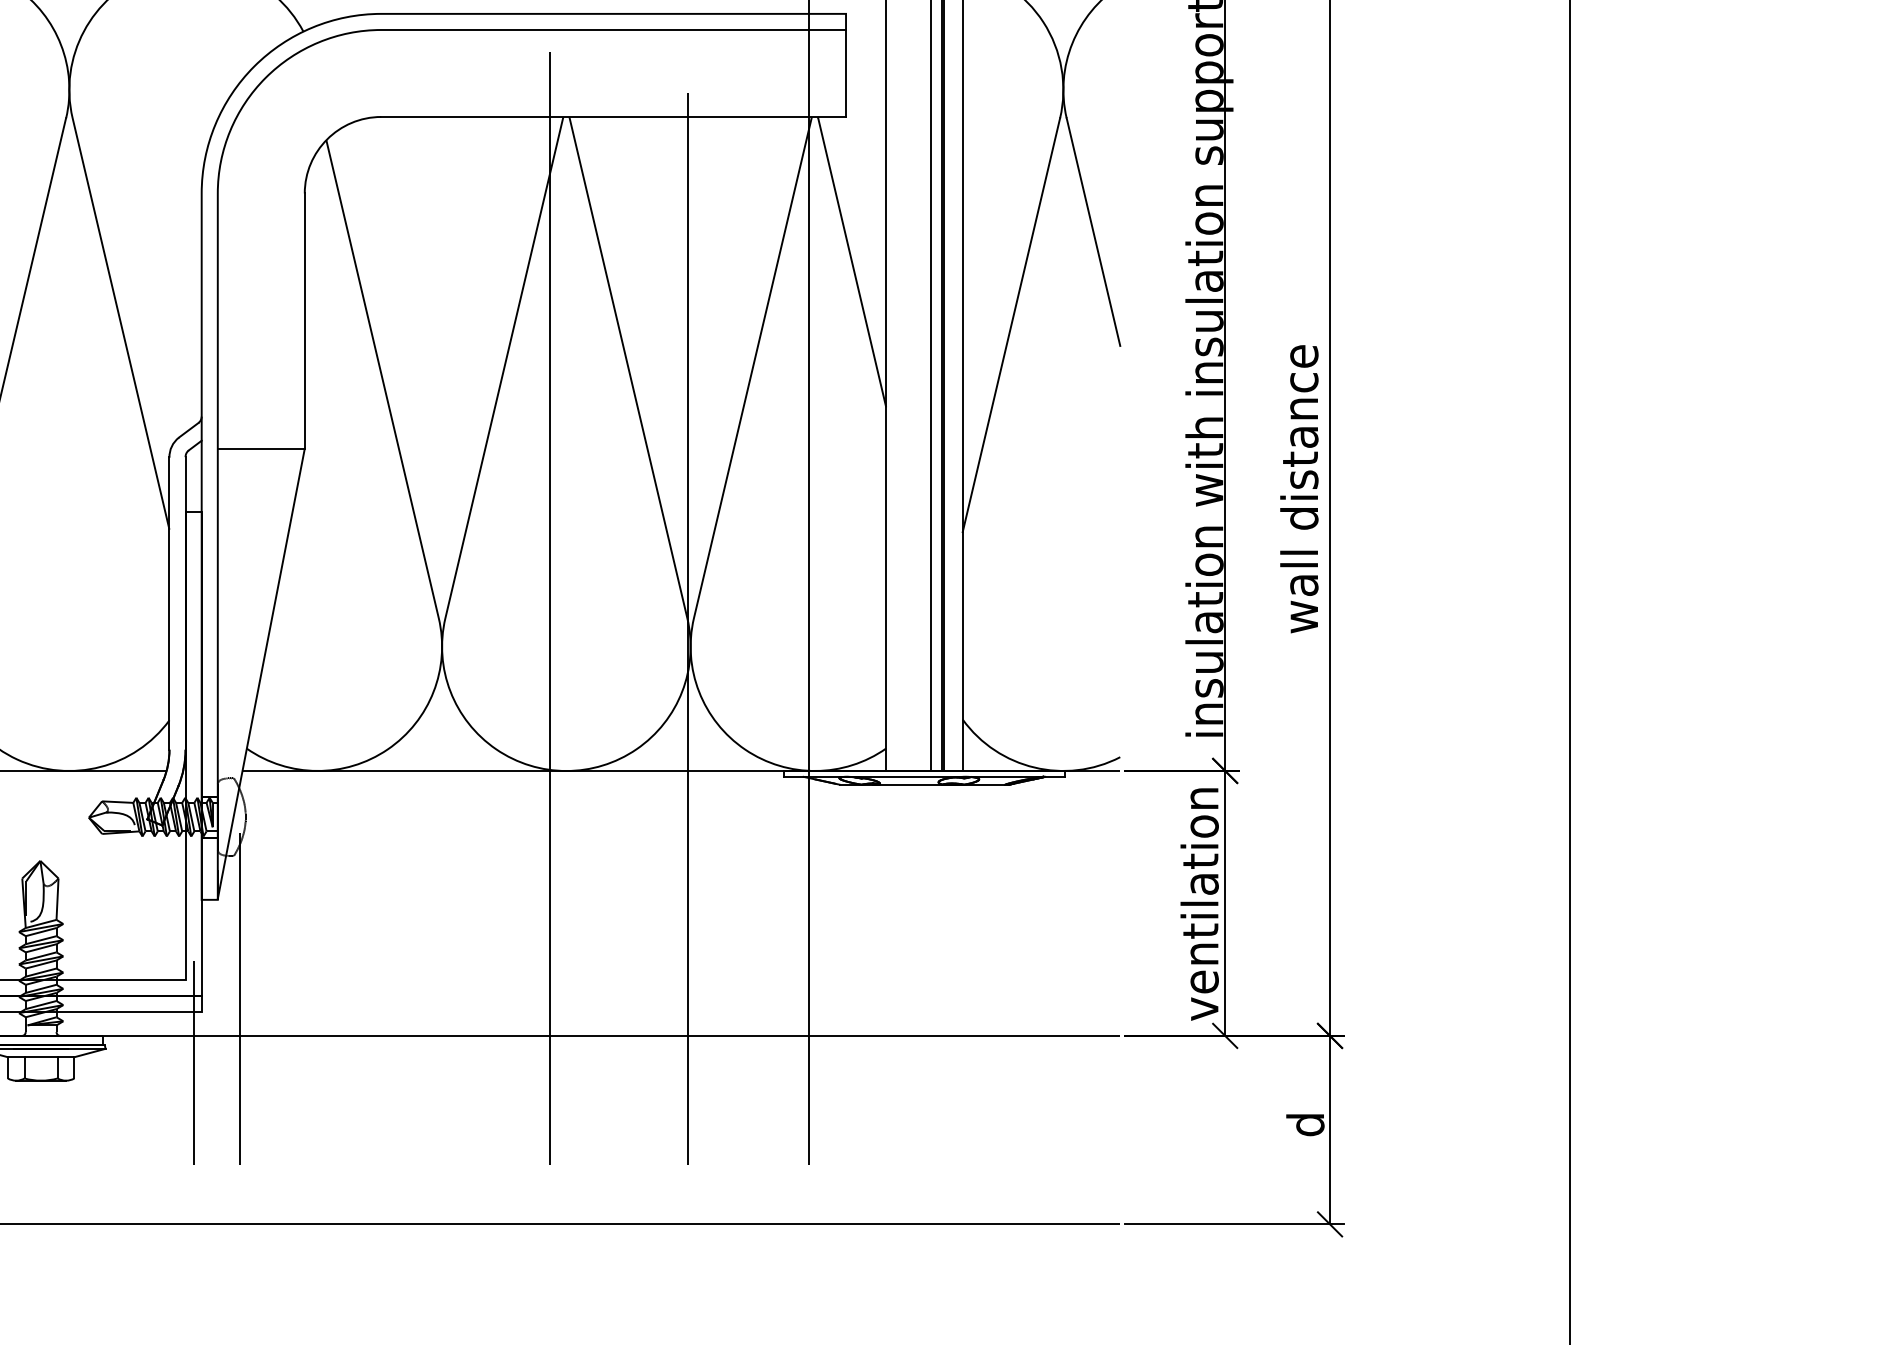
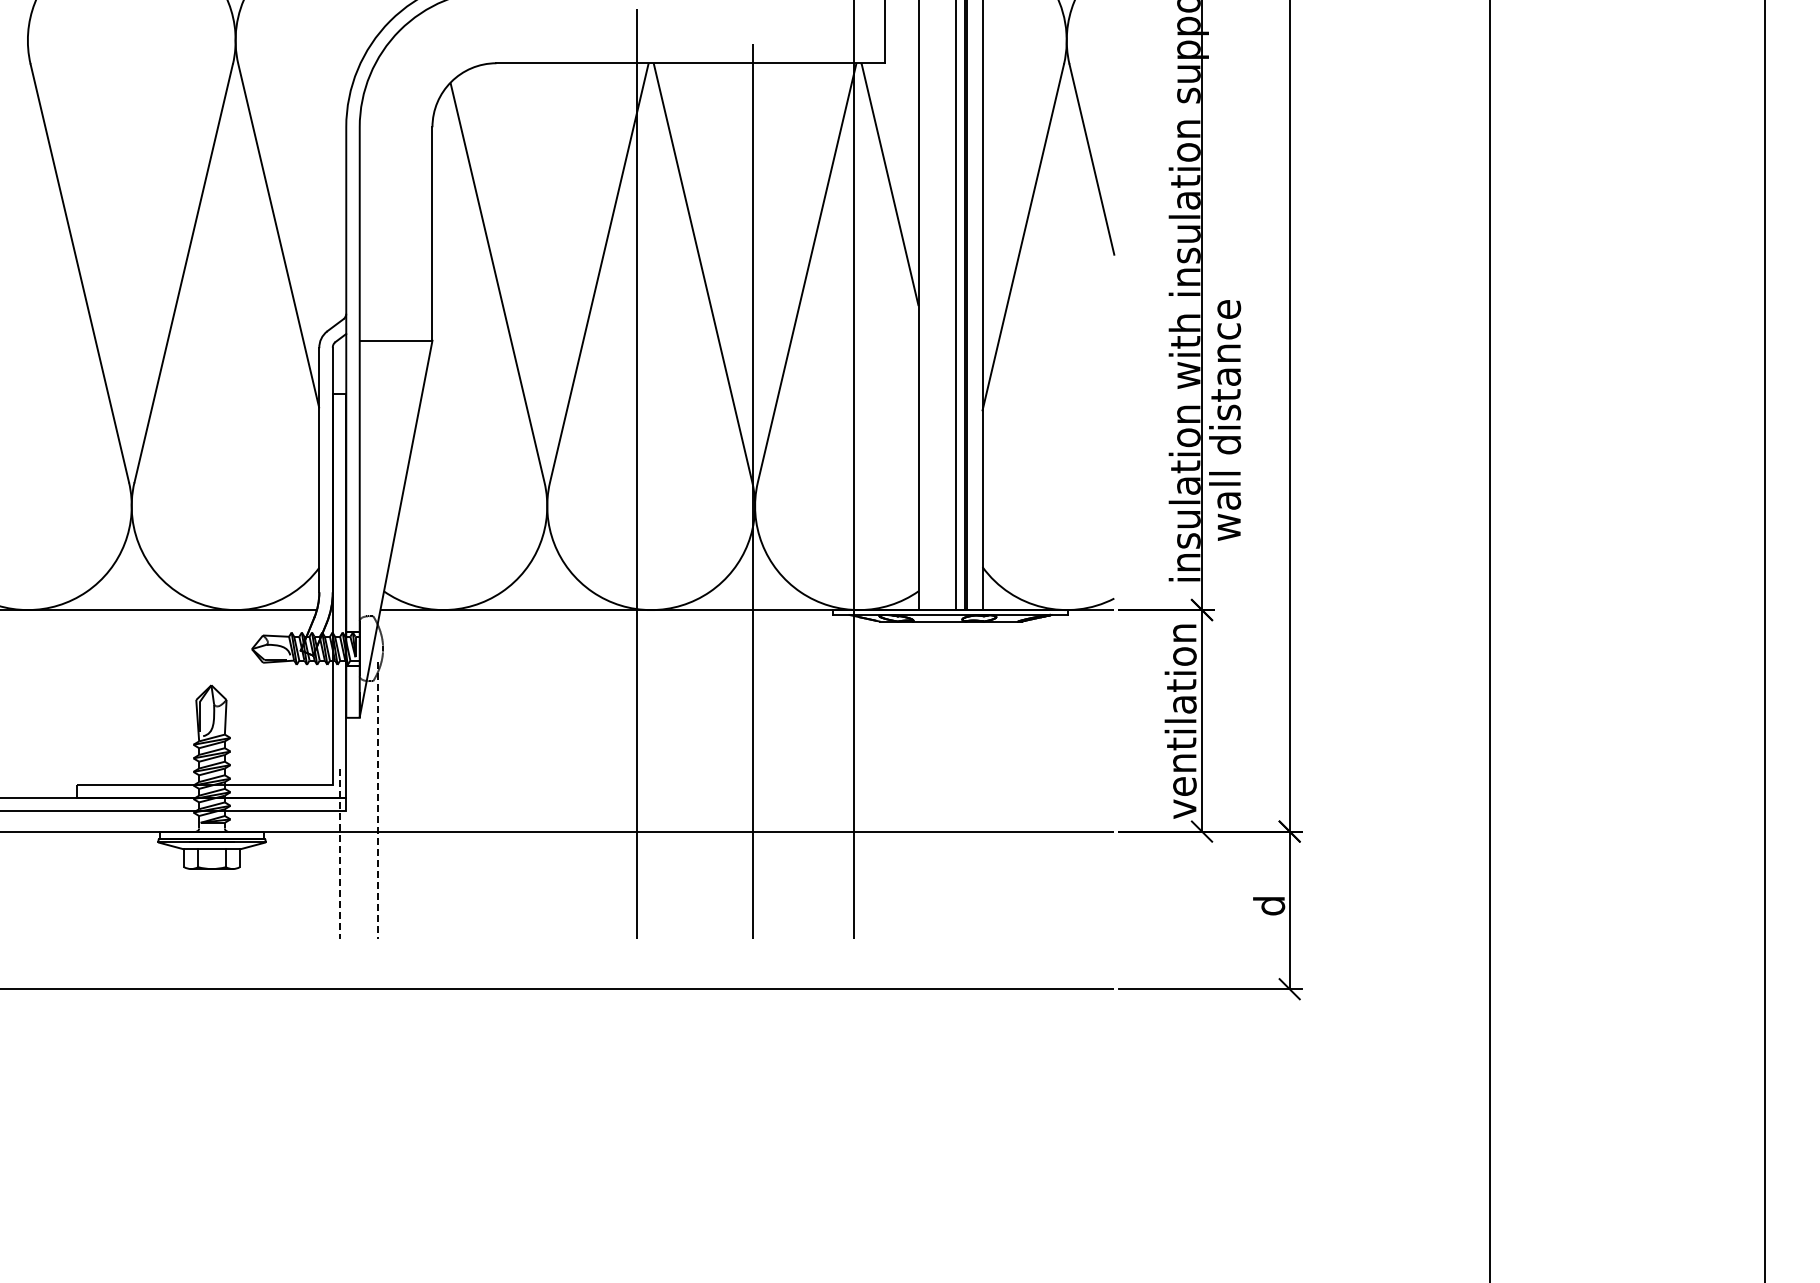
text: (1299, 489) -> (1225, 420), moved
line: (240, 998) -> (378, 800), solid -> dashed
line: (193, 1063) -> (339, 854), solid -> dashed

